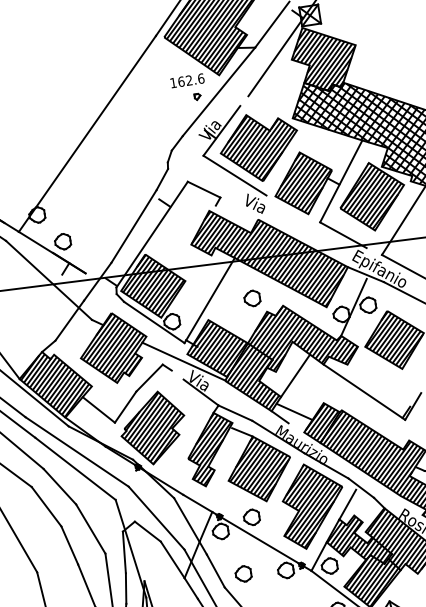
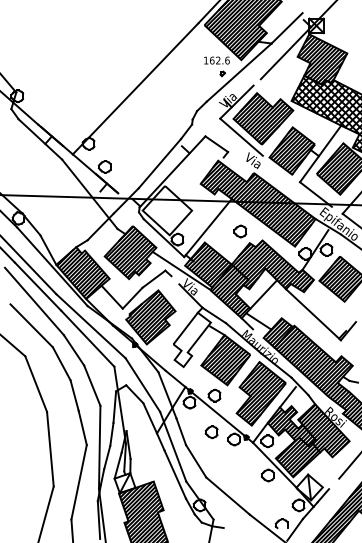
hatch: (153, 284) -> (167, 209), removed
hatch: (211, 448) -> (192, 339), removed
part: (243, 574) -> (211, 432), moved

